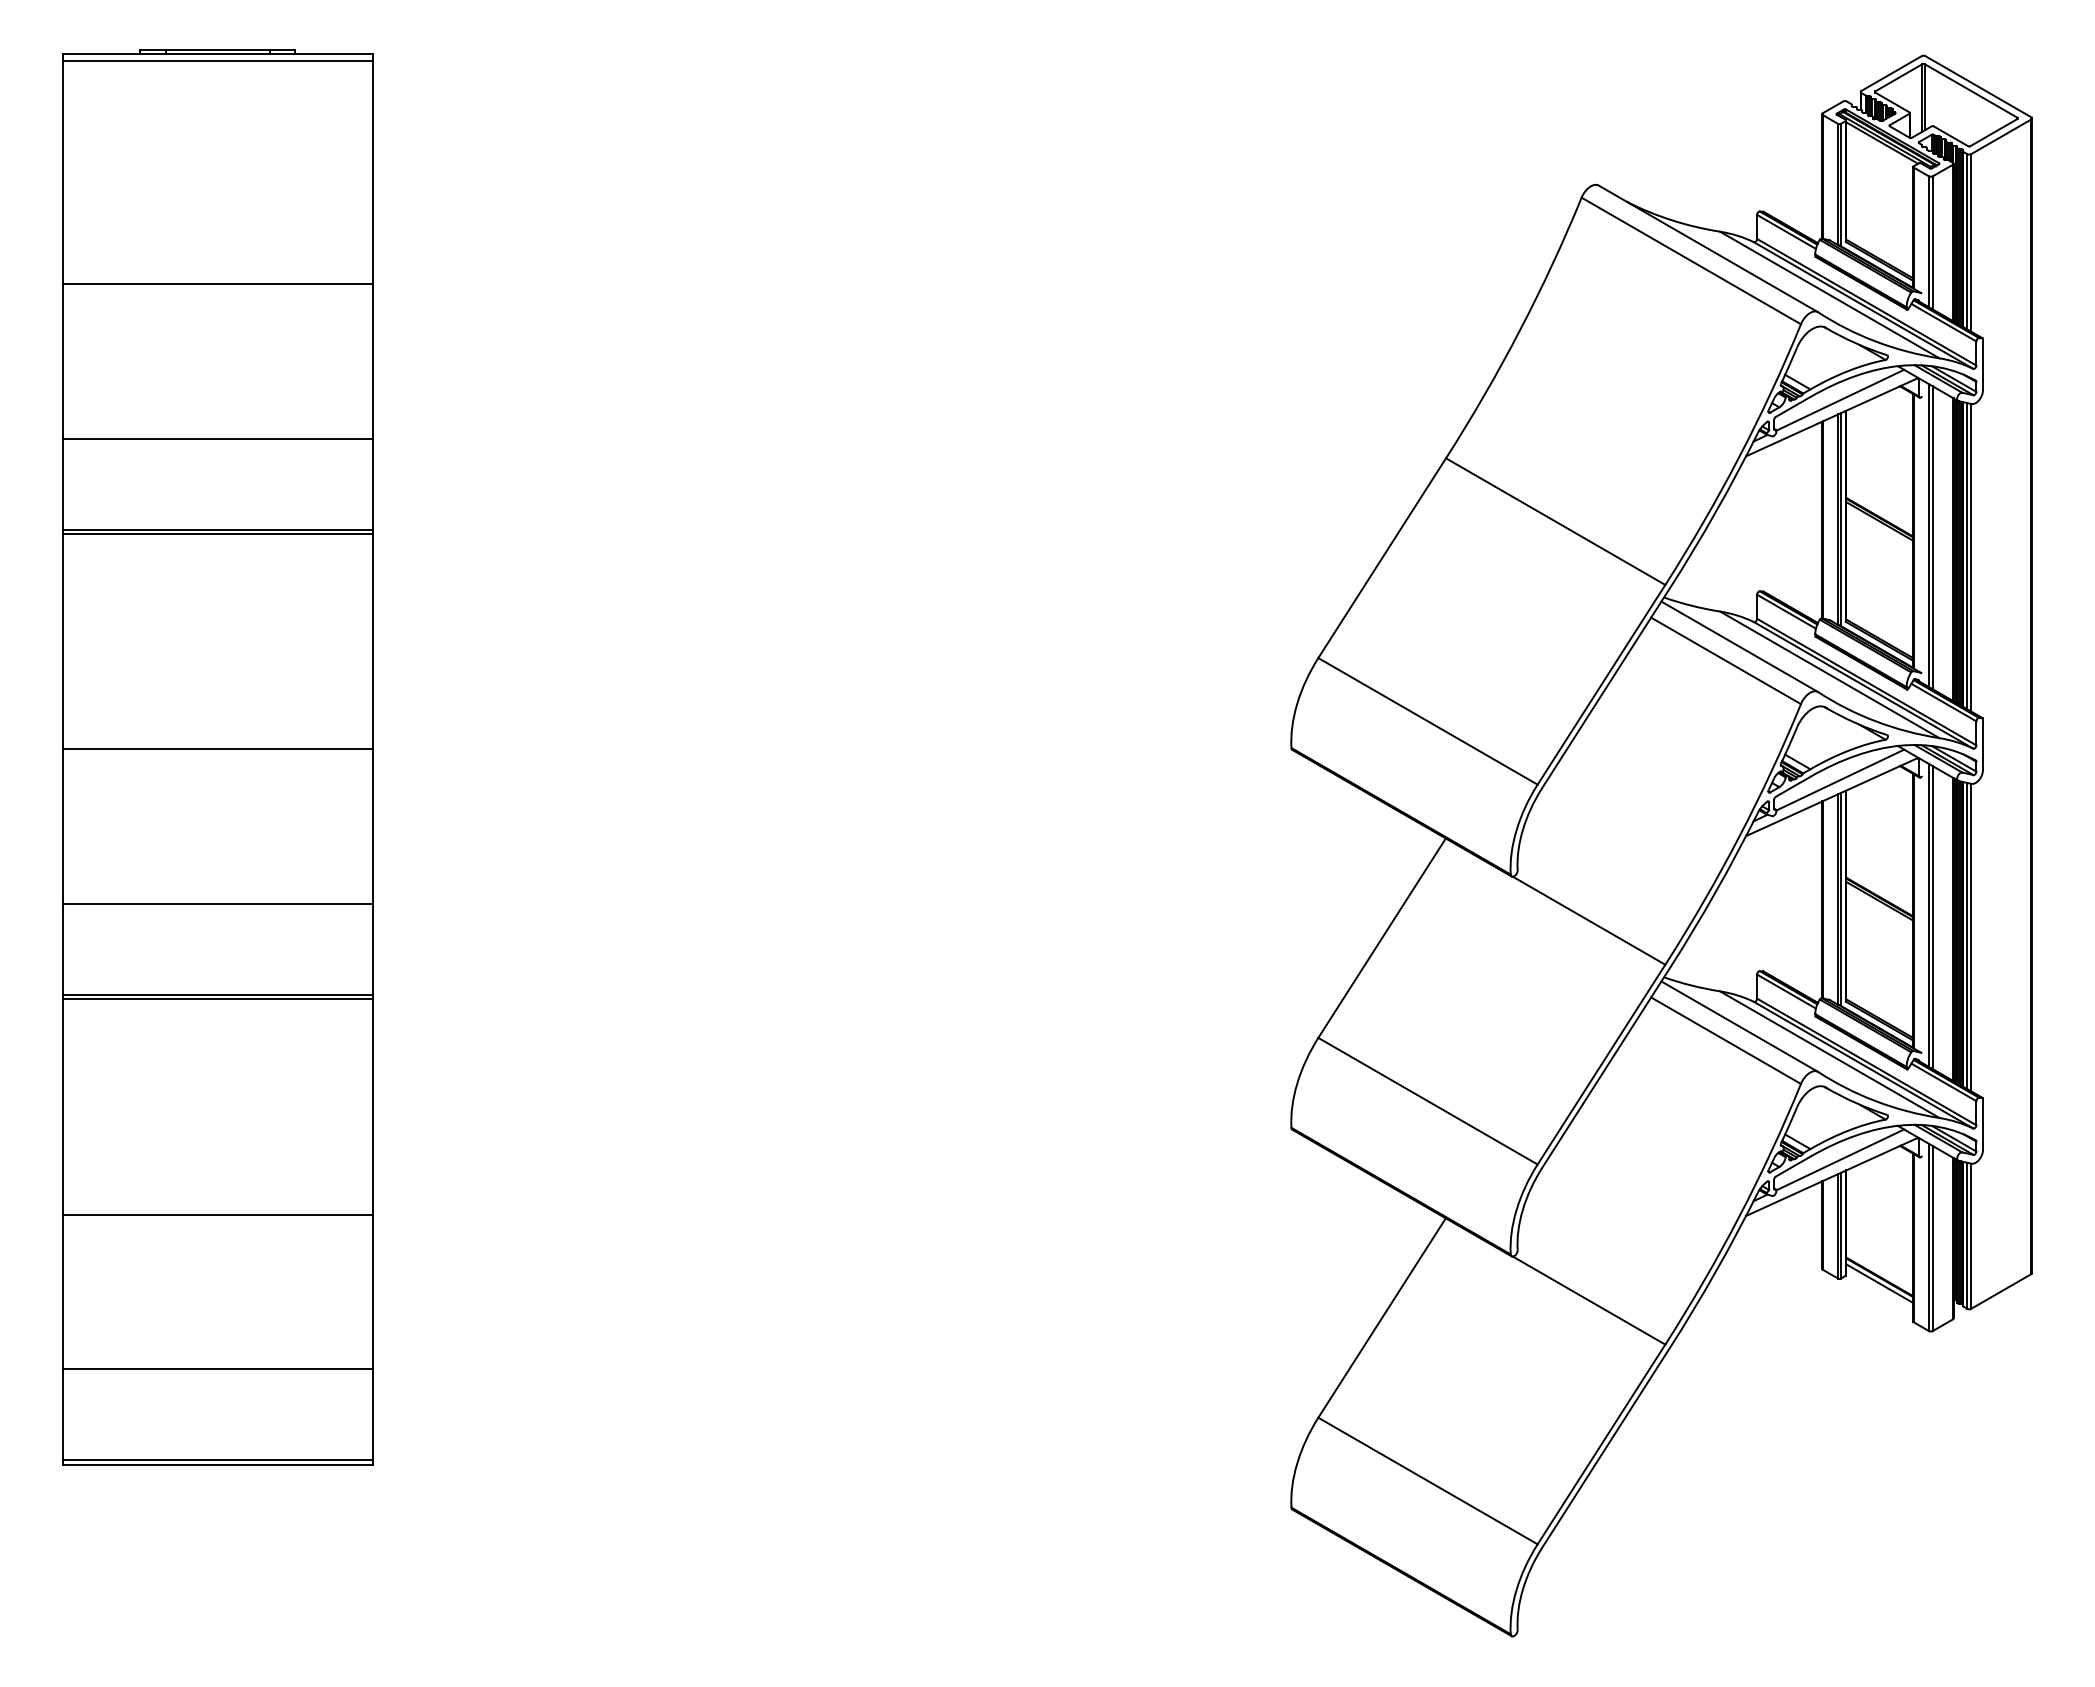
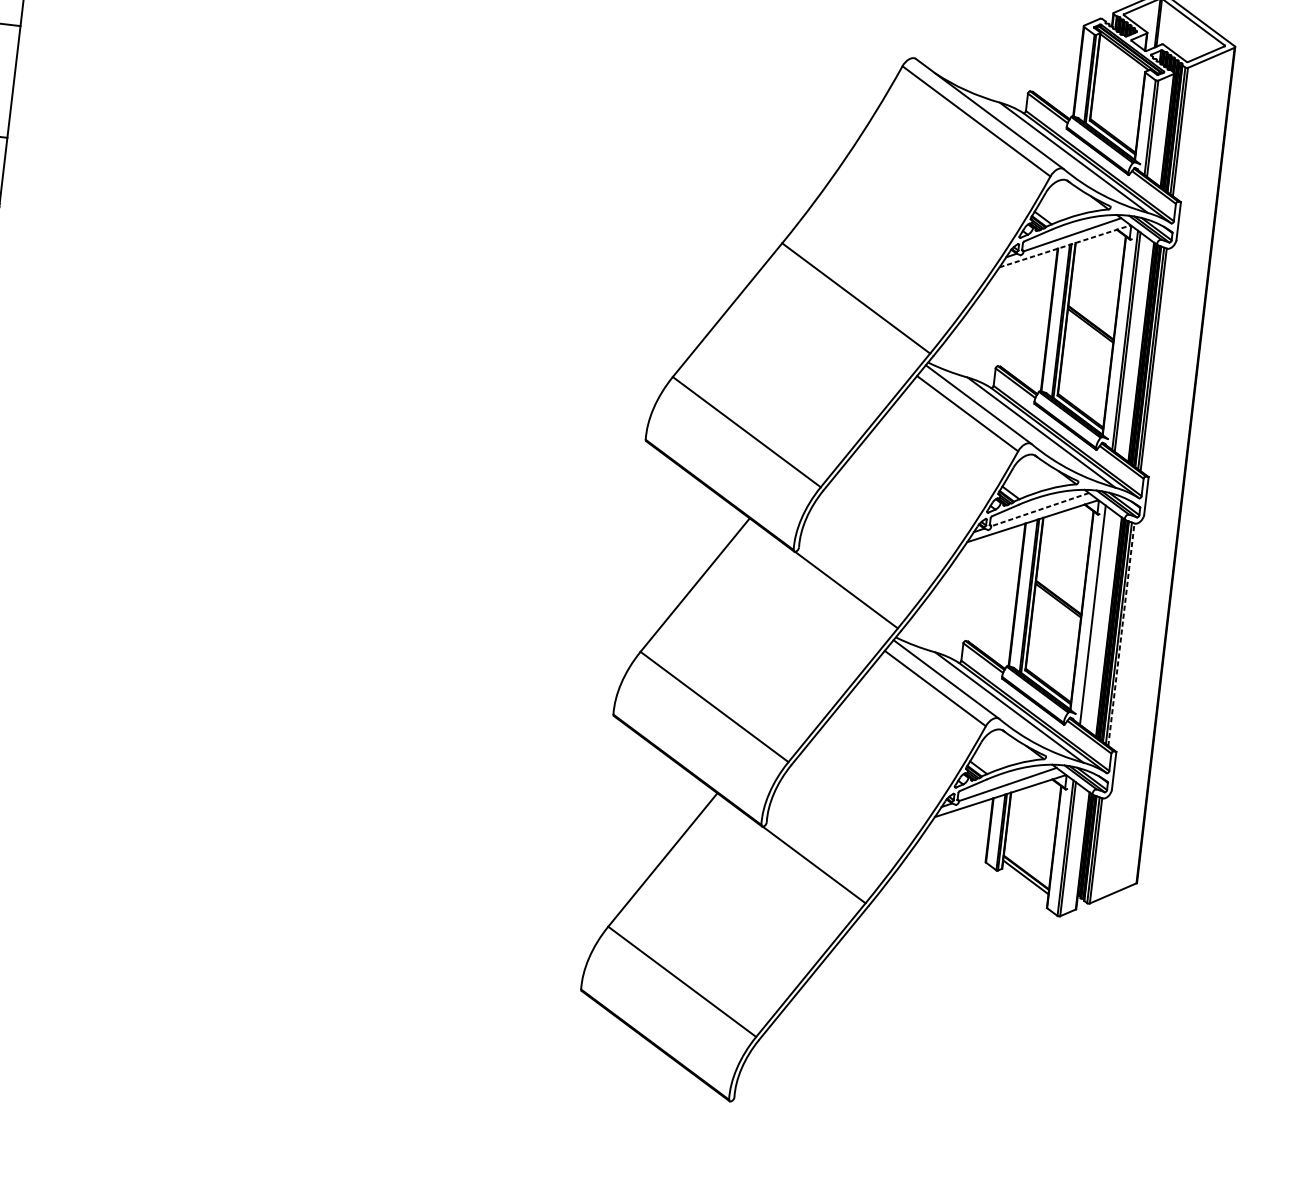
line: (1832, 417) -> (1065, 246), solid -> dashed
line: (1840, 780) -> (1040, 509), solid -> dashed
line: (1932, 917) -> (1095, 616), removed
line: (1971, 937) -> (1121, 634), solid -> dashed

